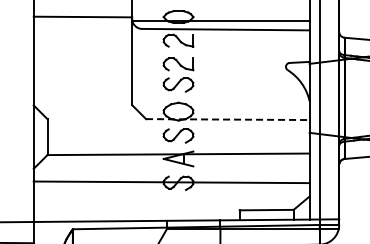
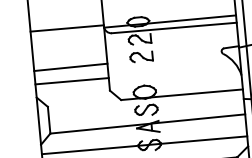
line: (82, 69) -> (70, 67), added
part: (178, 84) -> (142, 72), removed
line: (82, 87) -> (71, 80), added
line: (227, 119) -> (181, 94), dashed -> solid

